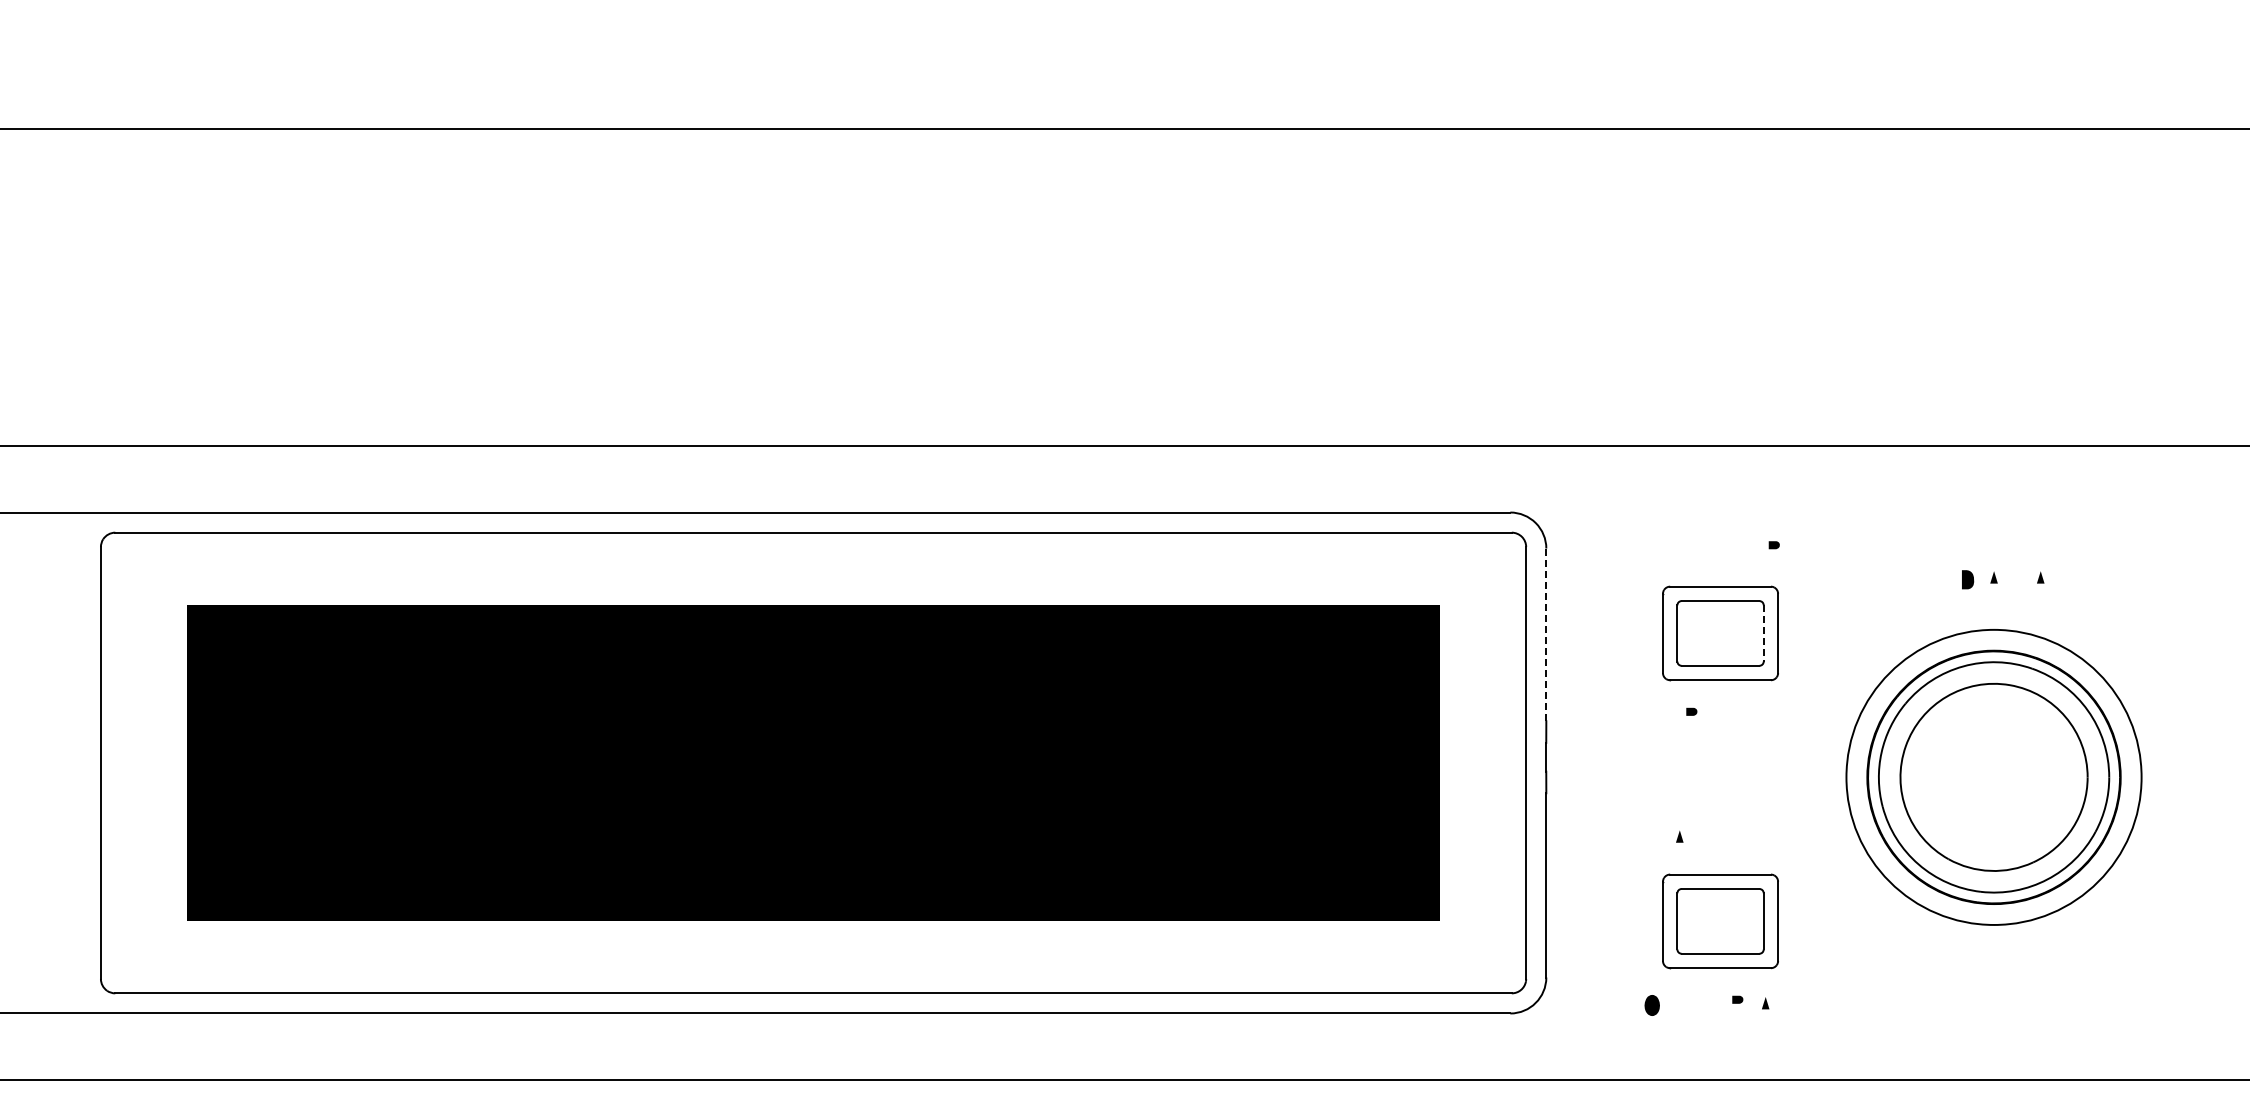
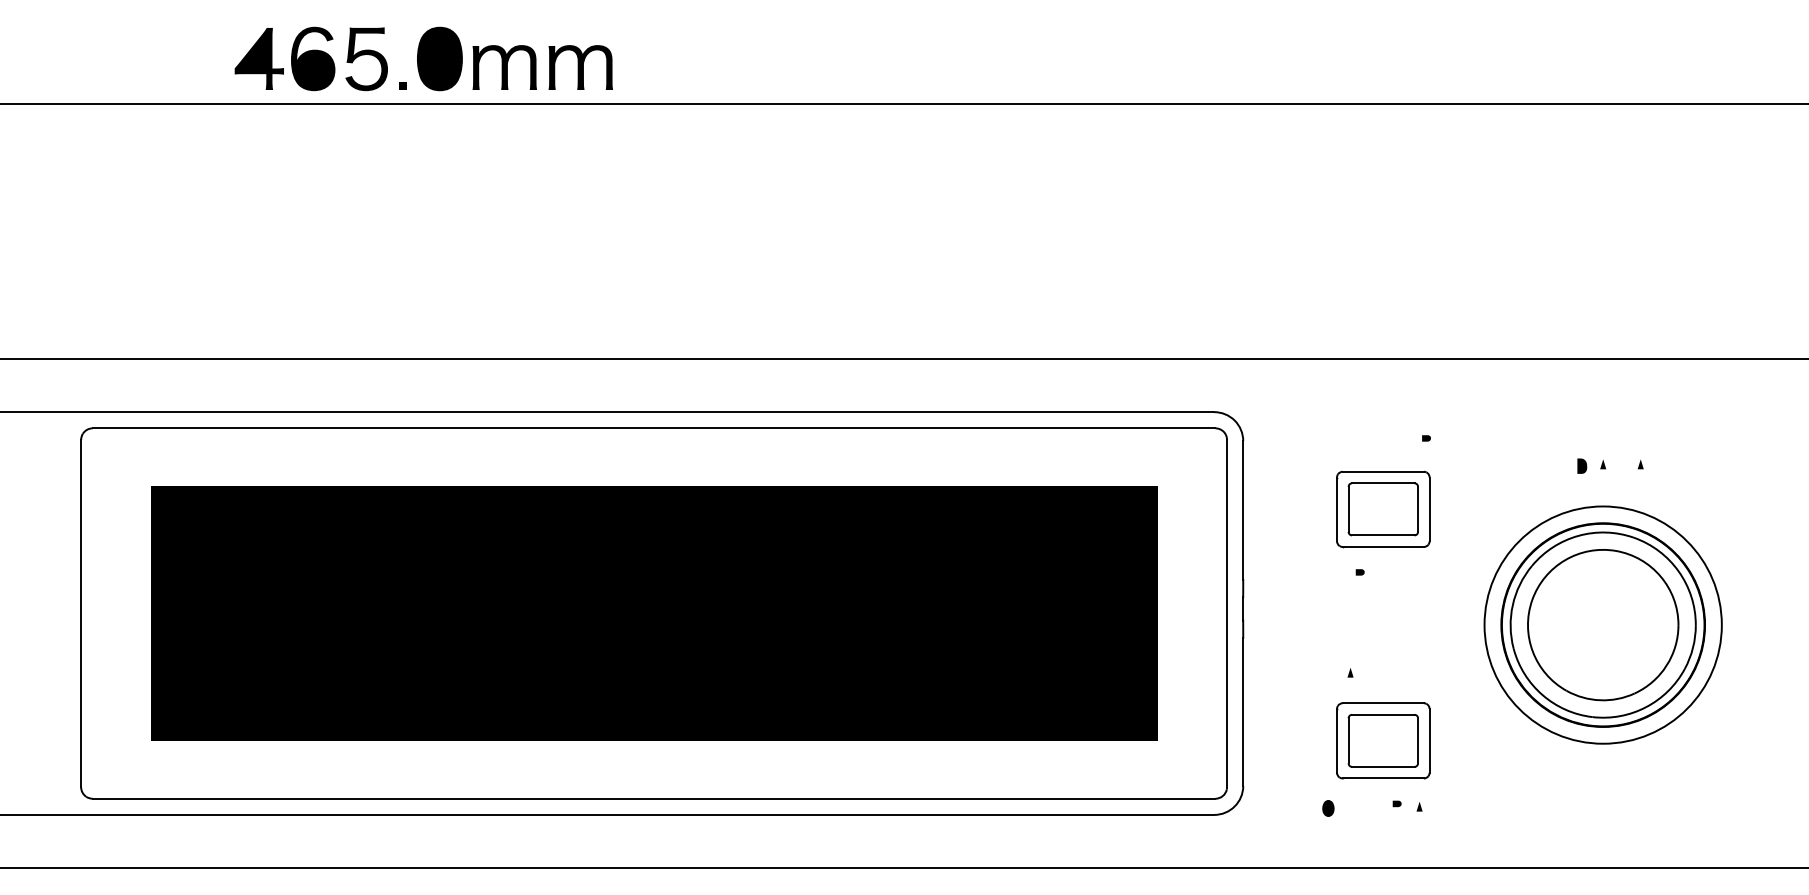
part: (527, 73) -> (424, 59), added
line: (1763, 633) -> (1417, 509), dashed -> solid
line: (1546, 634) -> (1243, 510), dashed -> solid

